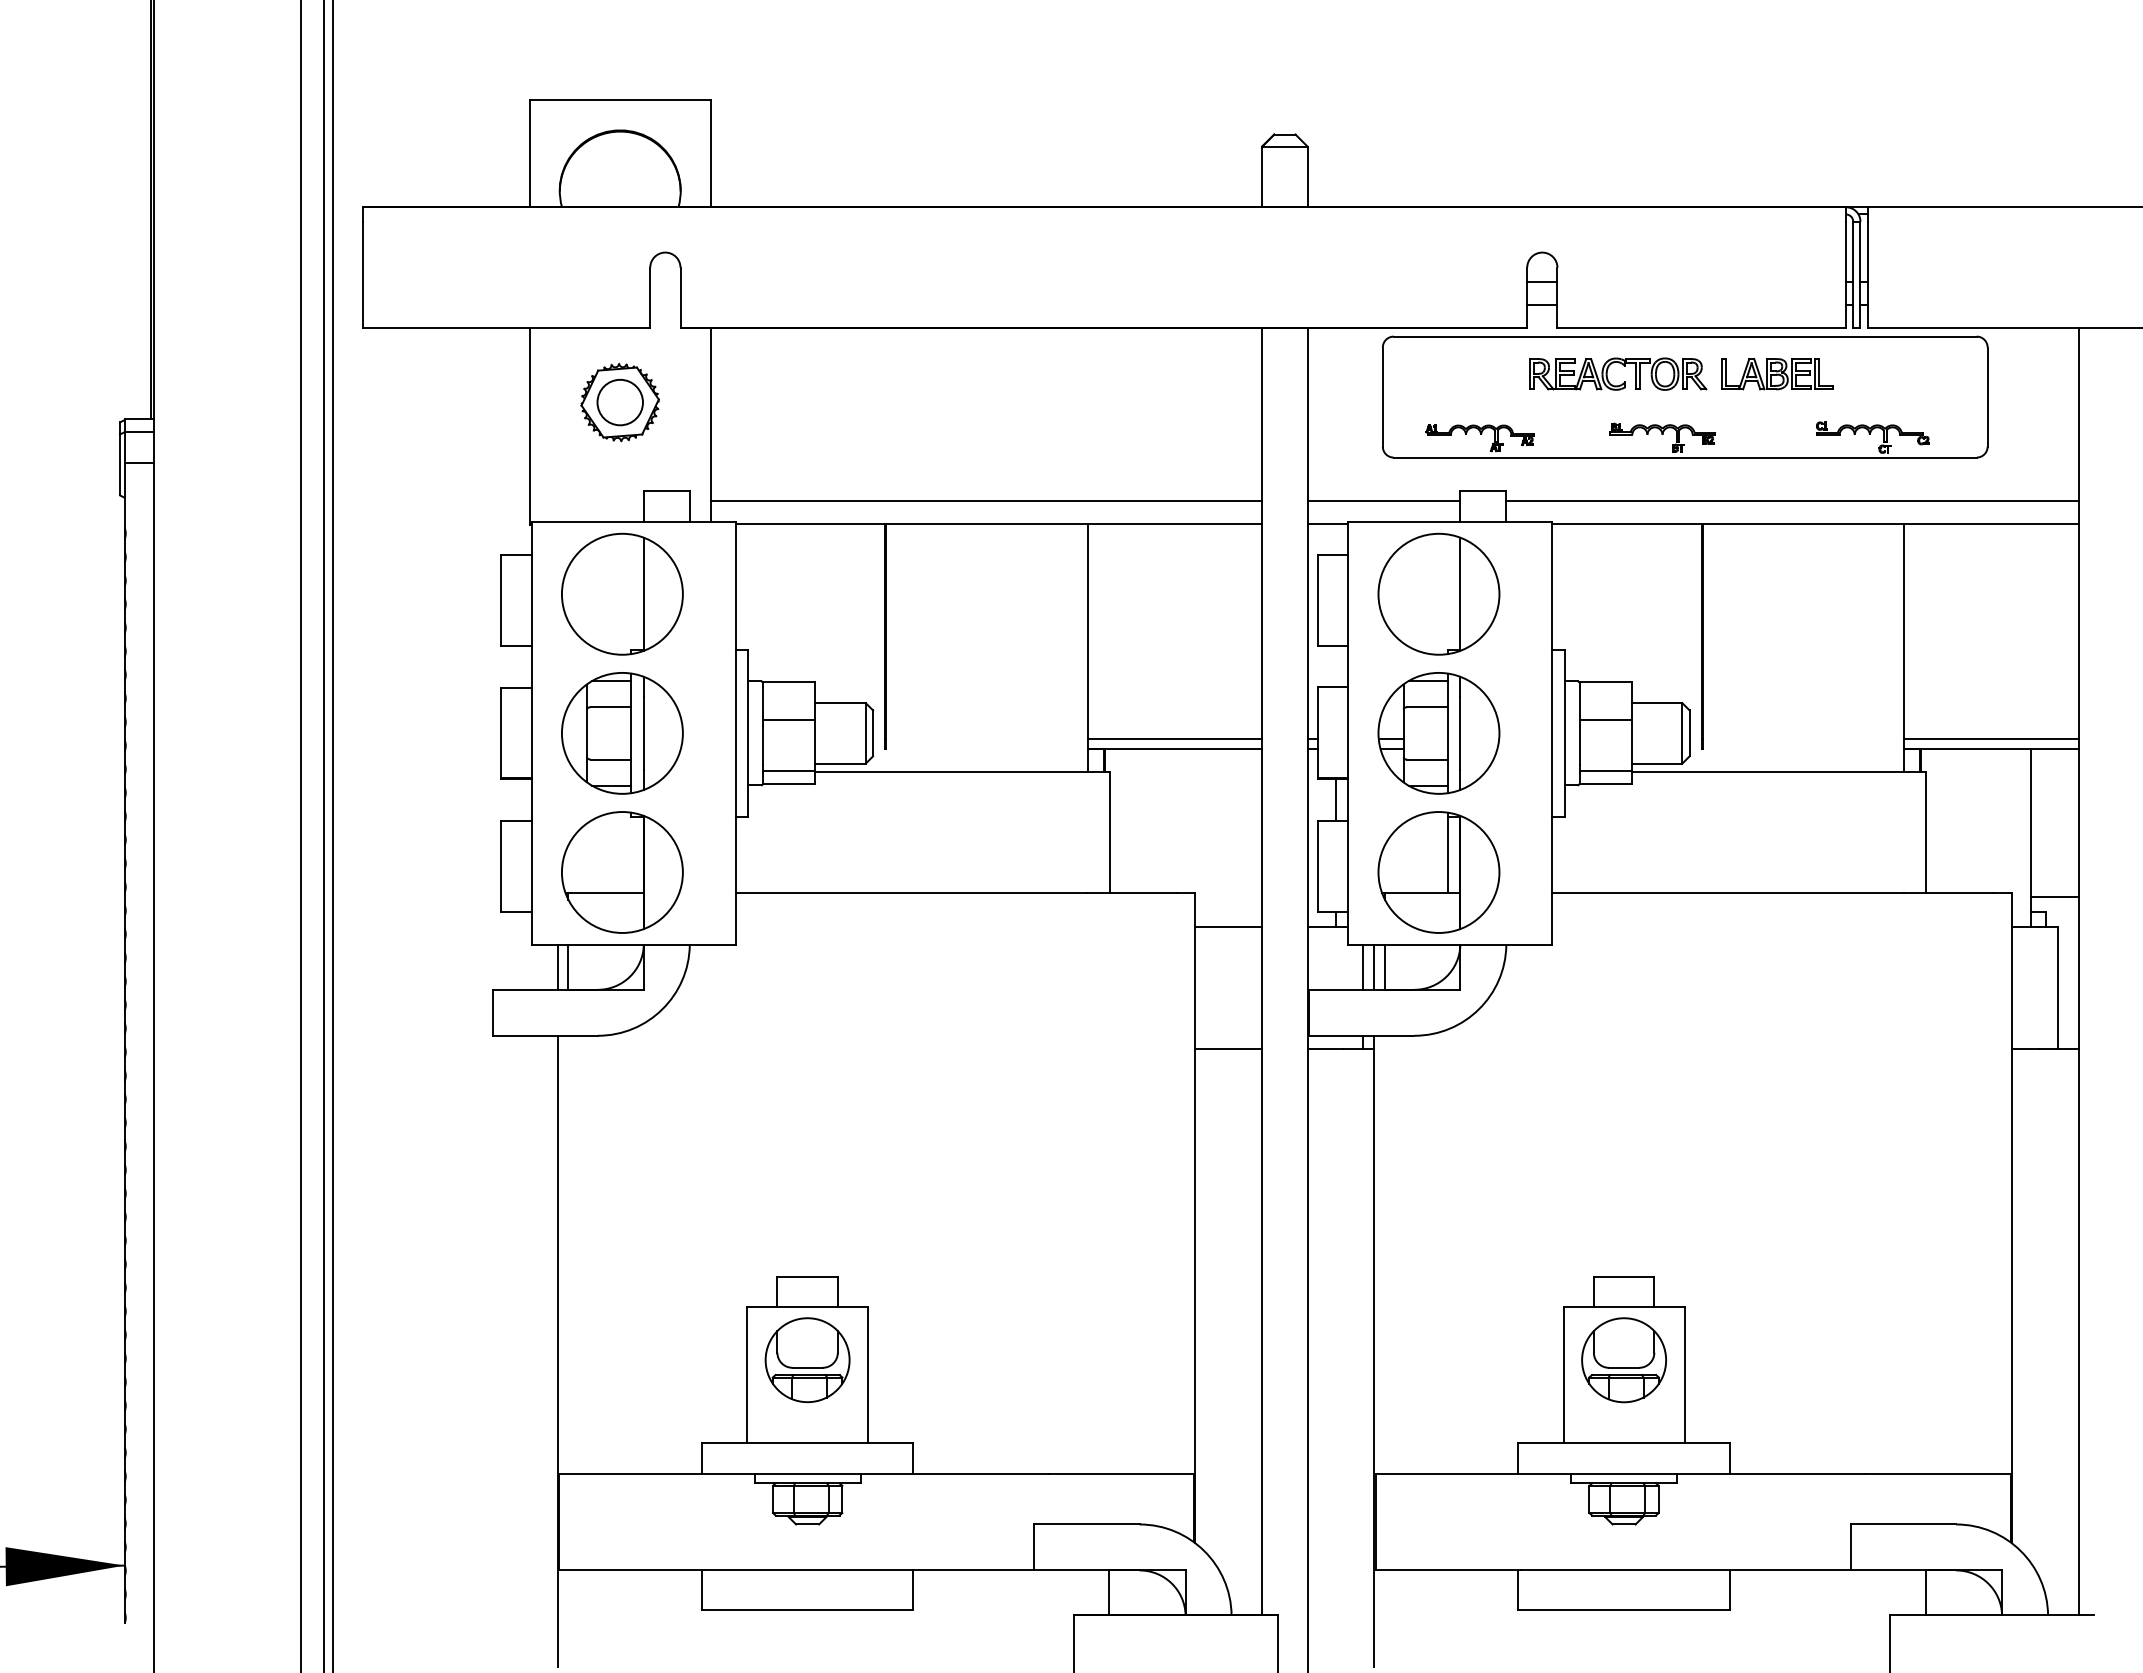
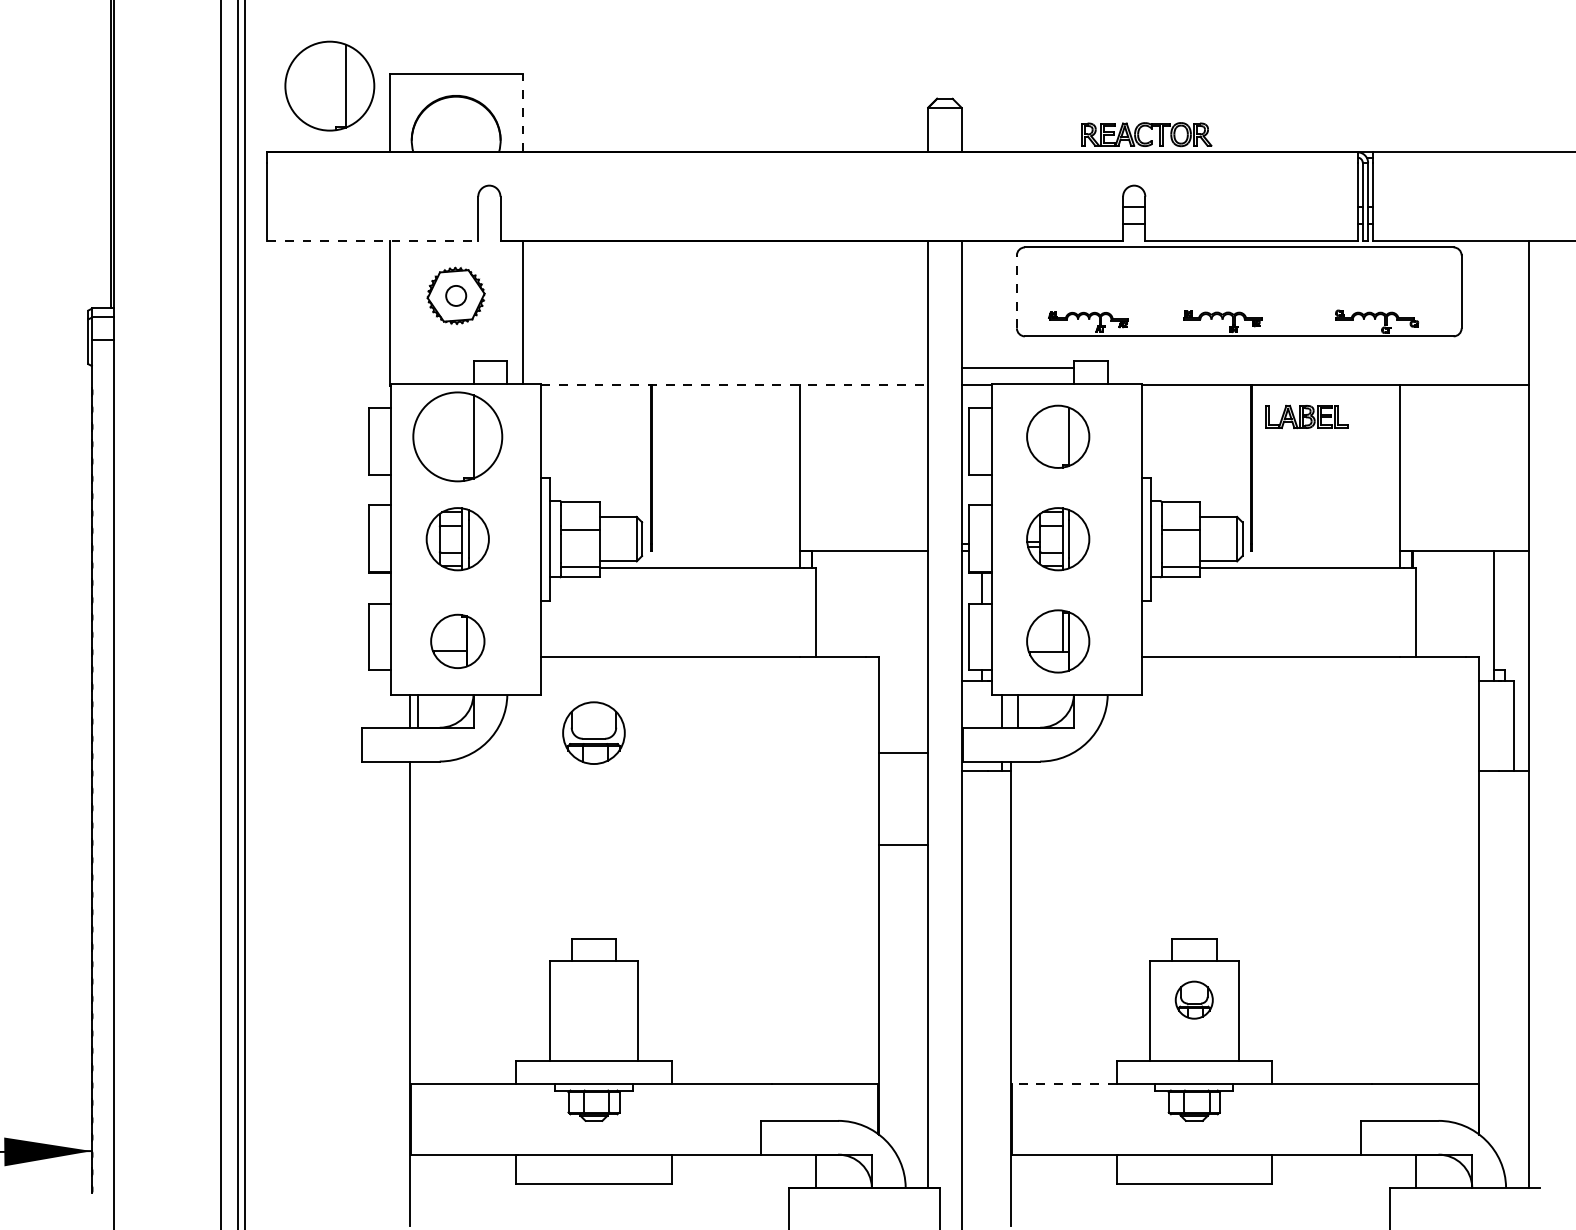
part: (448, 116) -> (329, 85), added
line: (710, 153) -> (522, 112), solid -> dashed
line: (506, 328) -> (372, 241), solid -> dashed
part: (1624, 366) -> (1151, 128), moved
part: (1777, 374) -> (1307, 417), moved
line: (1382, 397) -> (1016, 292), solid -> dashed
circle: (620, 402) -> (456, 295), size x0.6
line: (986, 501) -> (725, 368), removed
line: (1792, 501) -> (1318, 368), removed
line: (999, 524) -> (735, 385), solid -> dashed
part: (1438, 593) -> (1057, 436), size x0.7
part: (622, 733) -> (457, 539), size x0.7
part: (1438, 733) -> (1057, 539), size x0.7
line: (1174, 739) -> (863, 543), removed
line: (1991, 739) -> (1464, 543), removed
part: (622, 872) -> (457, 641), size x0.6
part: (1438, 872) -> (1057, 641), size x0.7
line: (2054, 897) -> (1510, 659), removed
line: (1228, 926) -> (903, 753), moved
line: (1374, 967) -> (1010, 711), removed
line: (1228, 1048) -> (903, 844), moved
part: (807, 1360) -> (593, 733), moved
part: (1623, 1360) -> (1193, 1000), size x0.6
line: (1446, 1473) -> (1063, 1083), solid -> dashed

